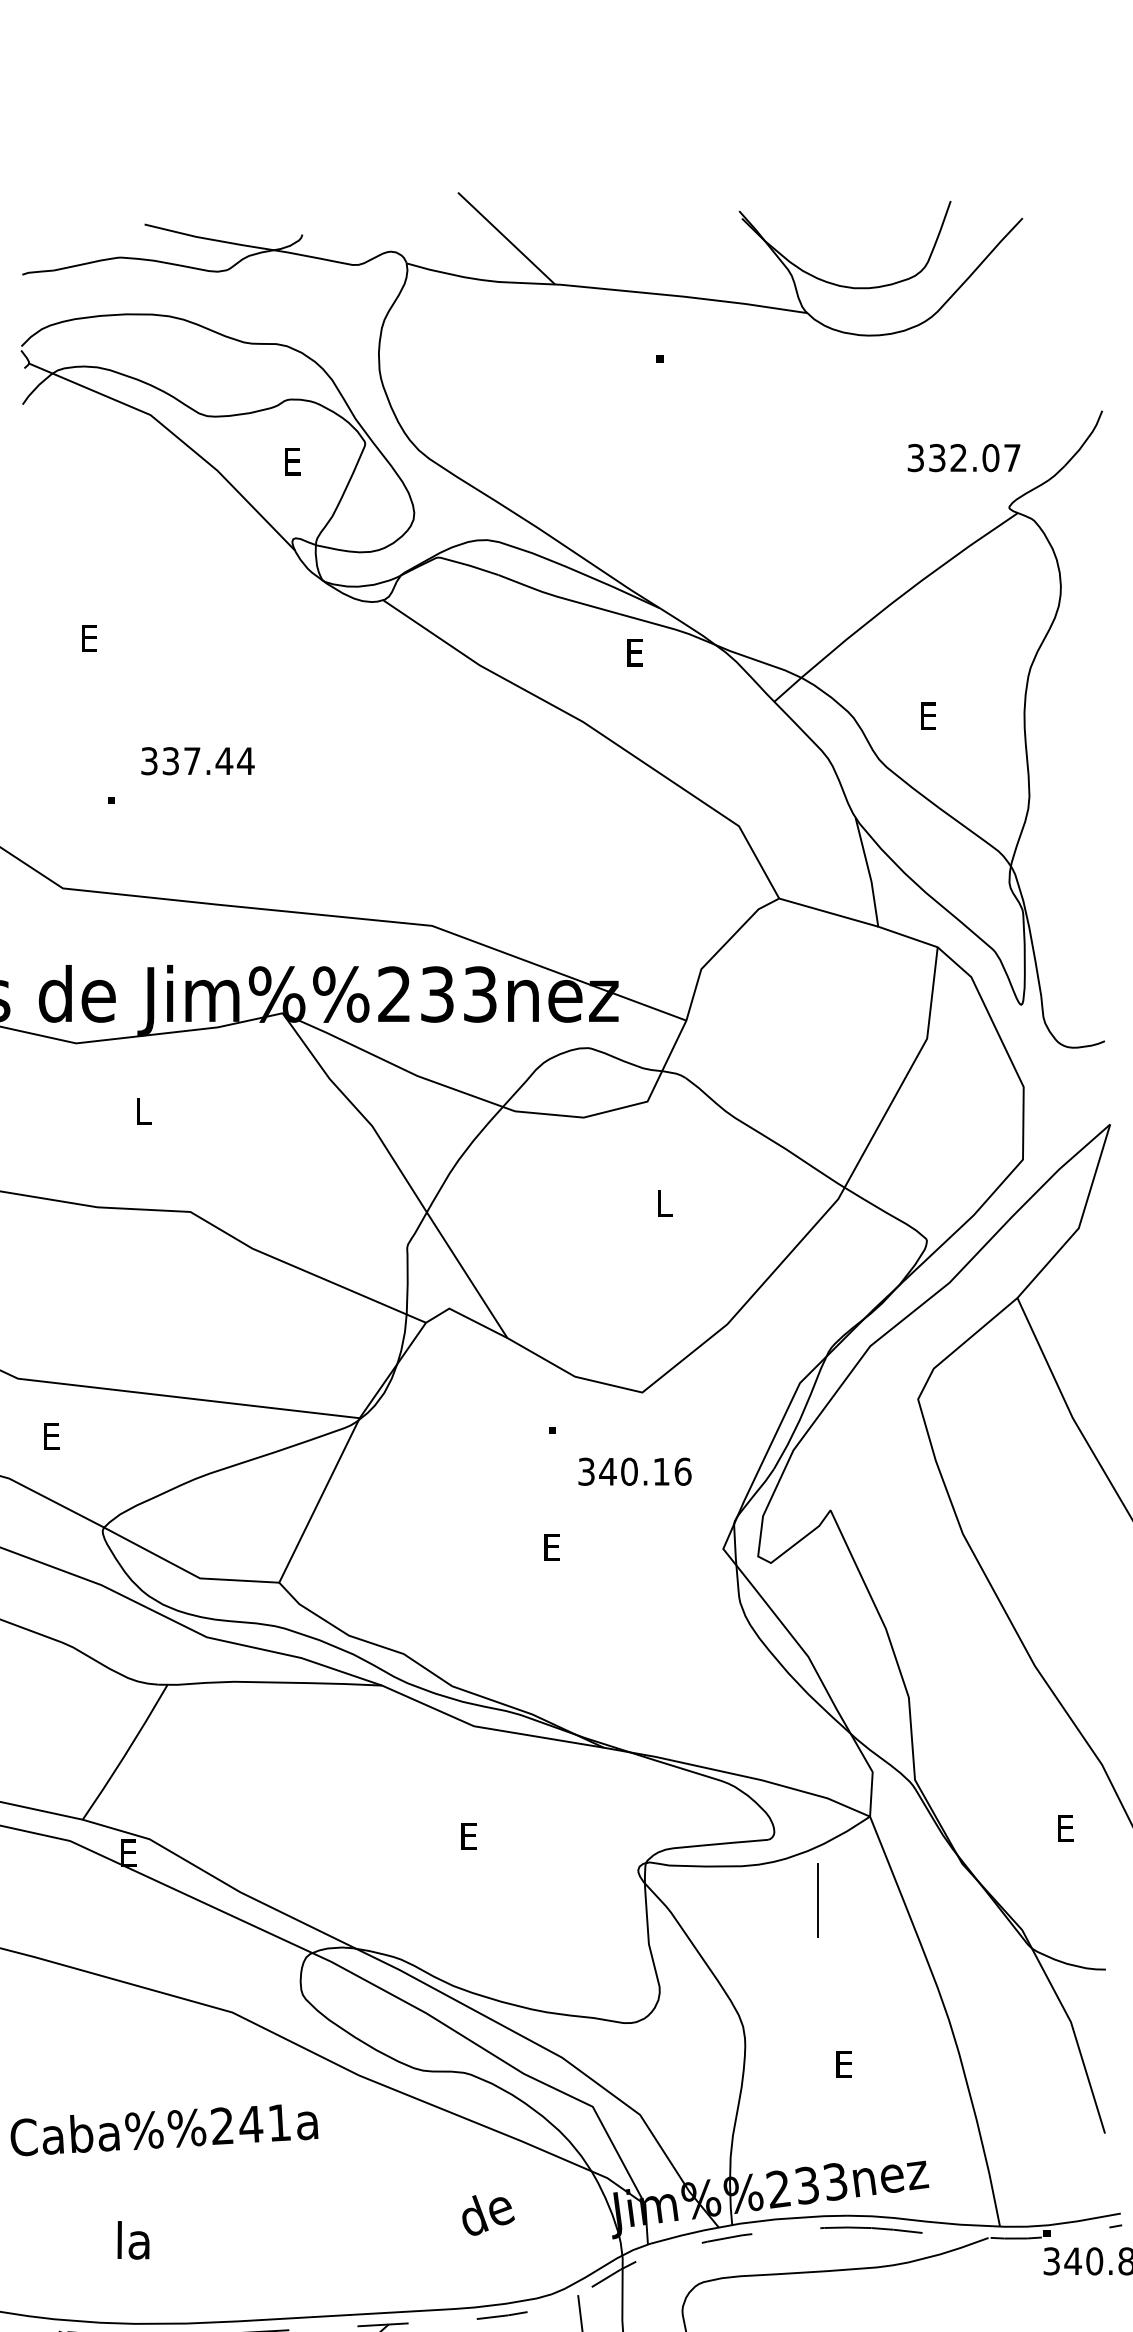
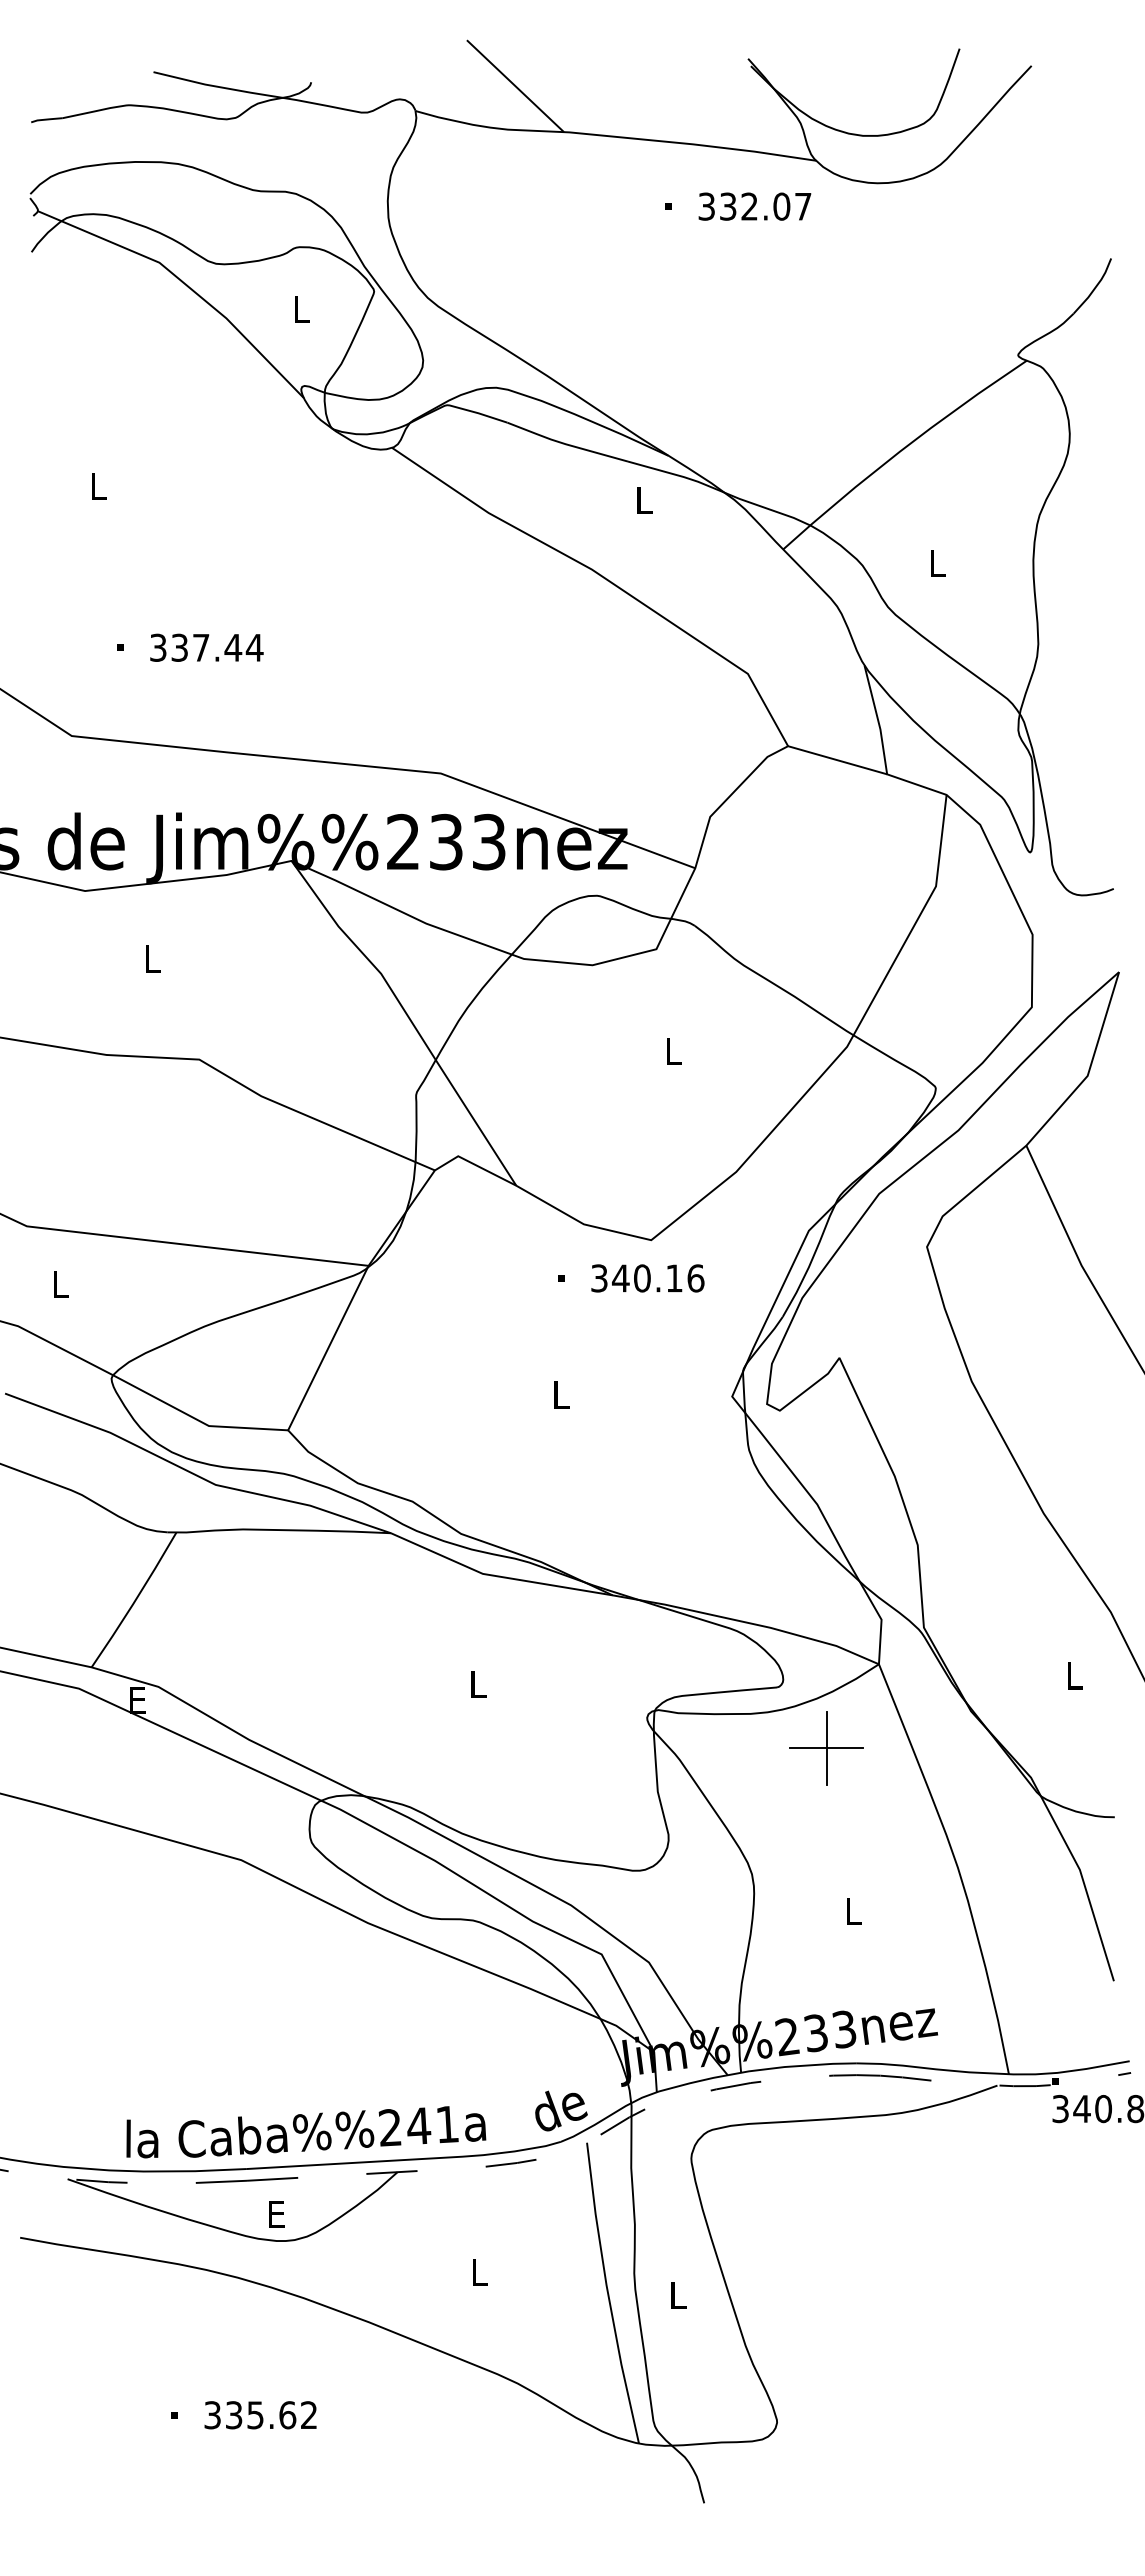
text: (963, 457) -> (754, 206), moved
text: (292, 461) -> (301, 309), E -> L
text: (89, 638) -> (98, 486), E -> L
text: (635, 652) -> (644, 500), E -> L
text: (928, 715) -> (937, 563), E -> L
text: (197, 760) -> (206, 647), moved
text: (51, 1436) -> (60, 1284), E -> L
text: (634, 1471) -> (647, 1278), moved
text: (552, 1546) -> (561, 1394), E -> L
text: (1065, 1827) -> (1074, 1675), E -> L
text: (469, 1836) -> (478, 1684), E -> L
line: (817, 1900) -> (826, 1748), added
text: (844, 2063) -> (853, 1911), E -> L
text: (164, 2129) -> (332, 2131), moved
text: (488, 2214) -> (561, 2110), moved
text: (133, 2239) -> (142, 2138), moved

